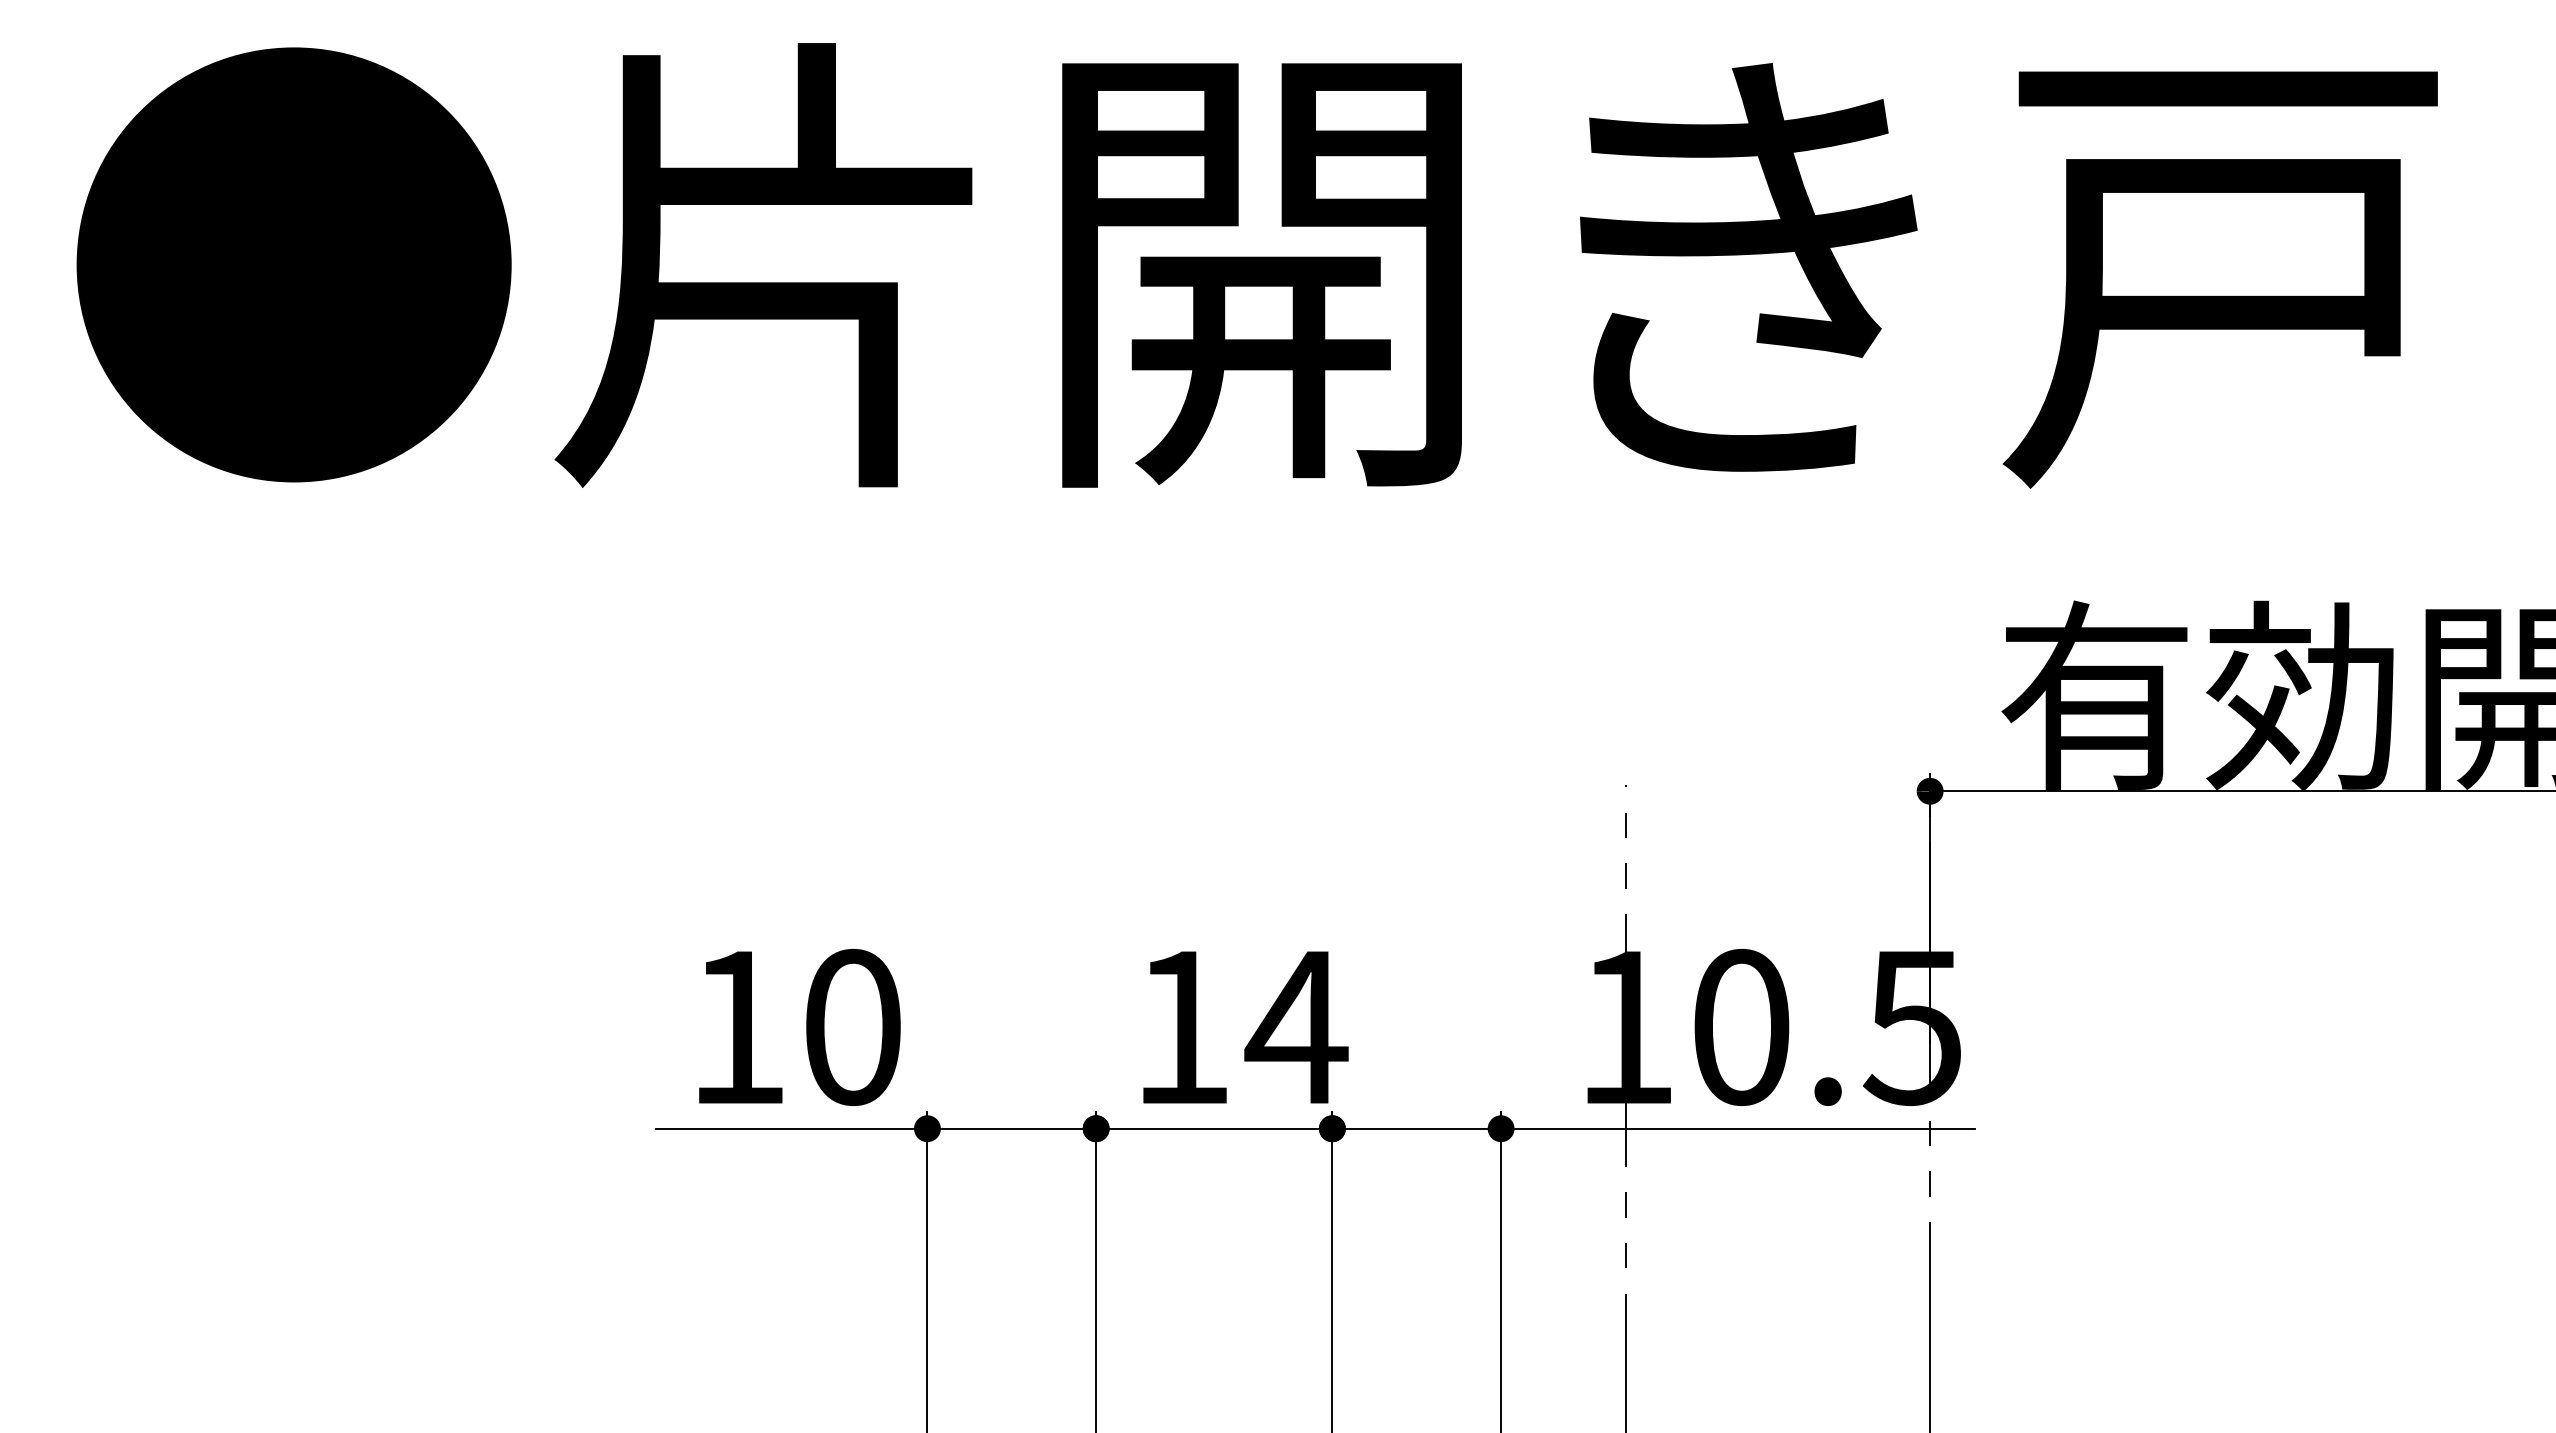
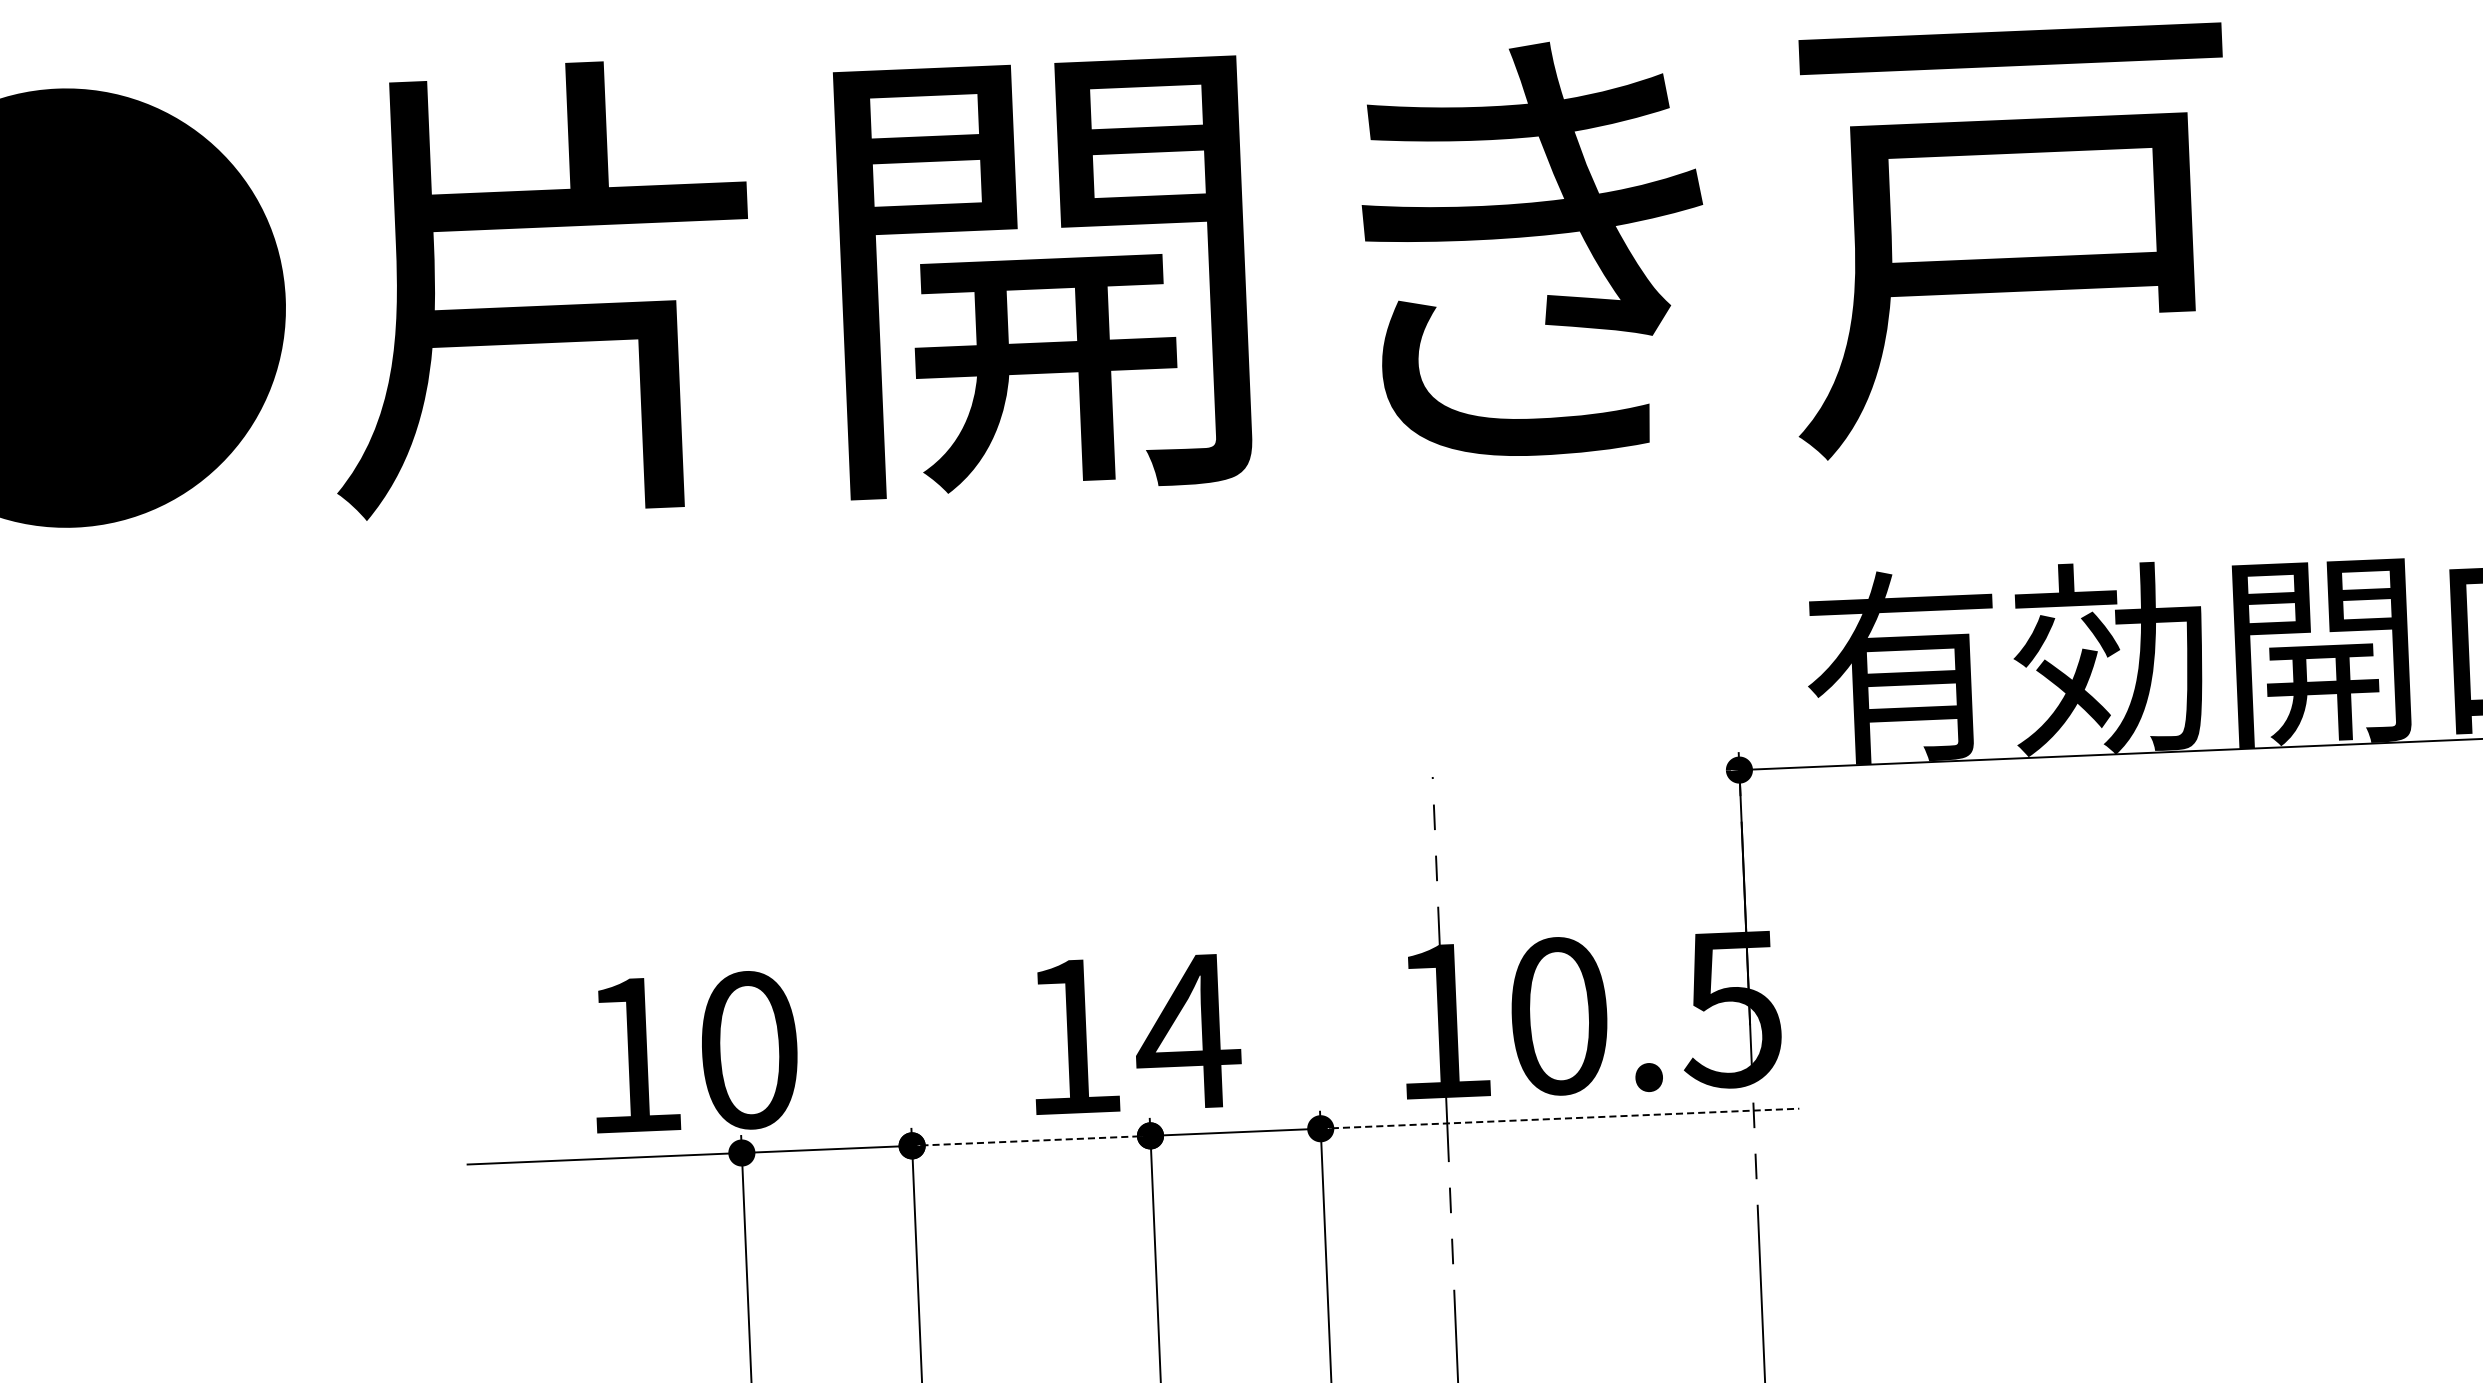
text: (799, 1027) -> (695, 1052), moved
text: (1245, 1027) -> (1136, 1034), moved
line: (1213, 1128) -> (1030, 1140), solid -> dashed
line: (1738, 1128) -> (1560, 1118), solid -> dashed

